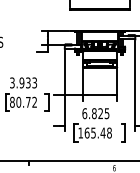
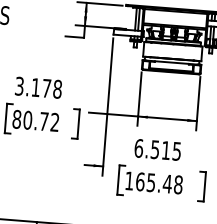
text: (28, 82) -> (47, 87), 3.933 -> 3.178
text: (97, 113) -> (160, 149), 6.825 -> 6.515

